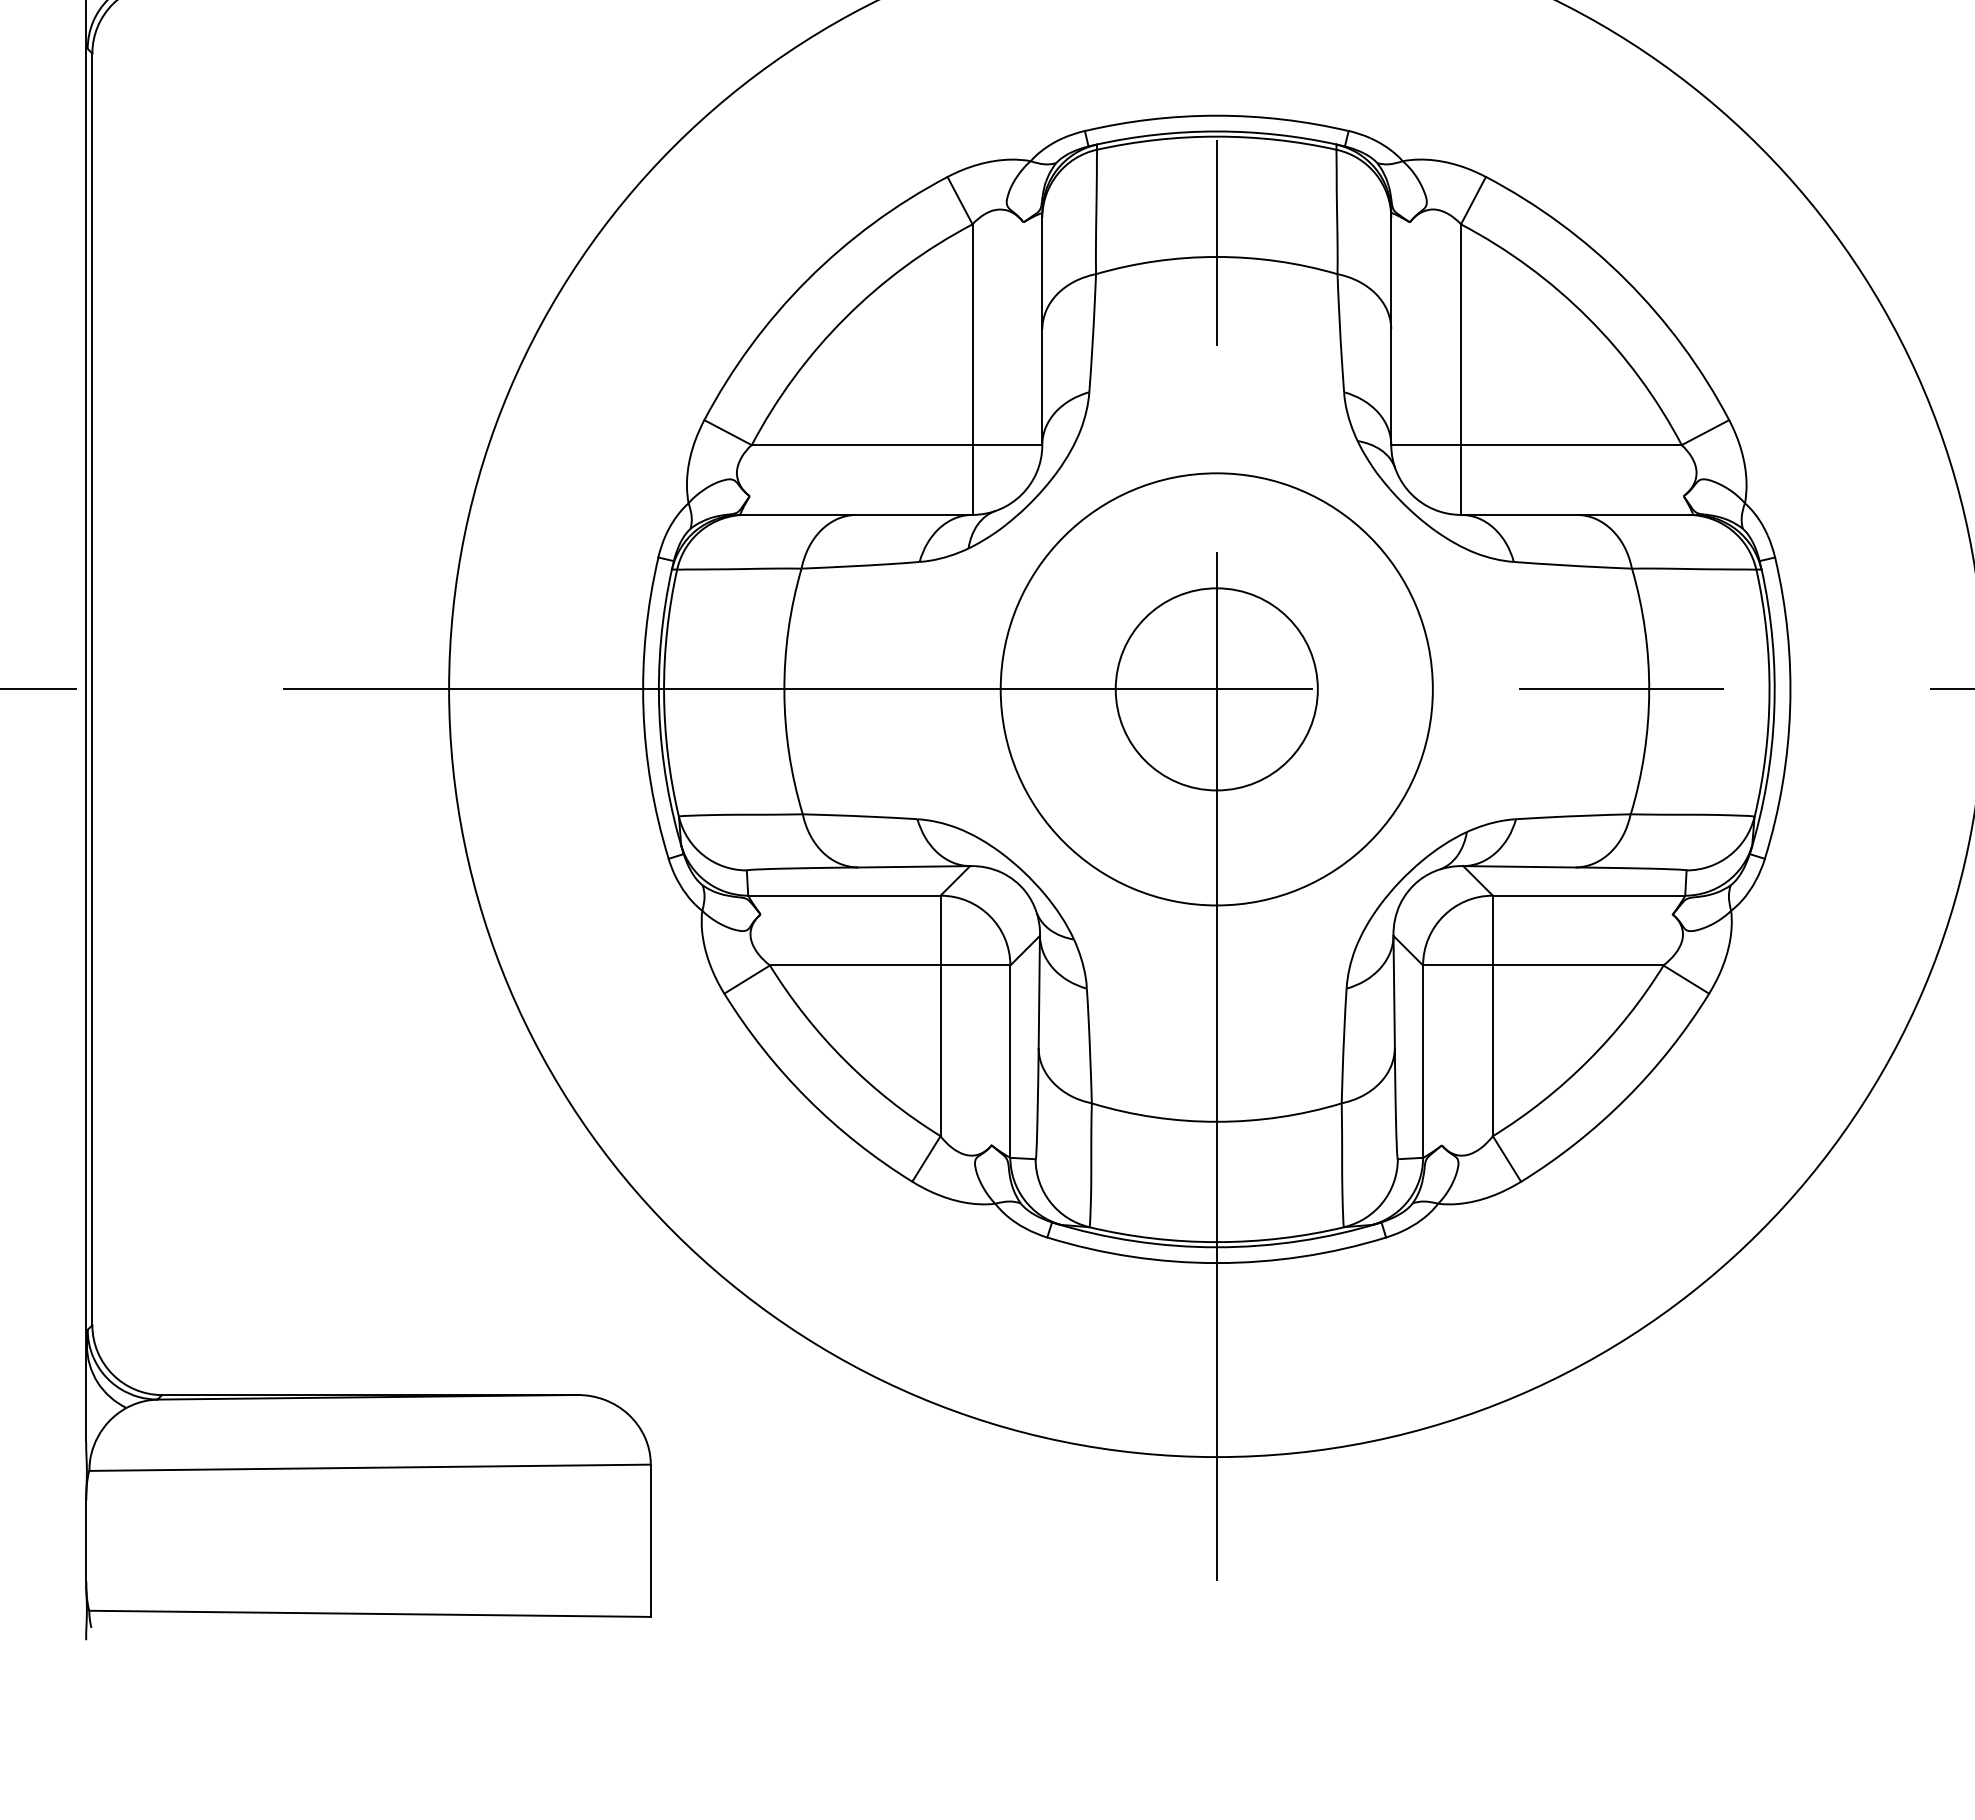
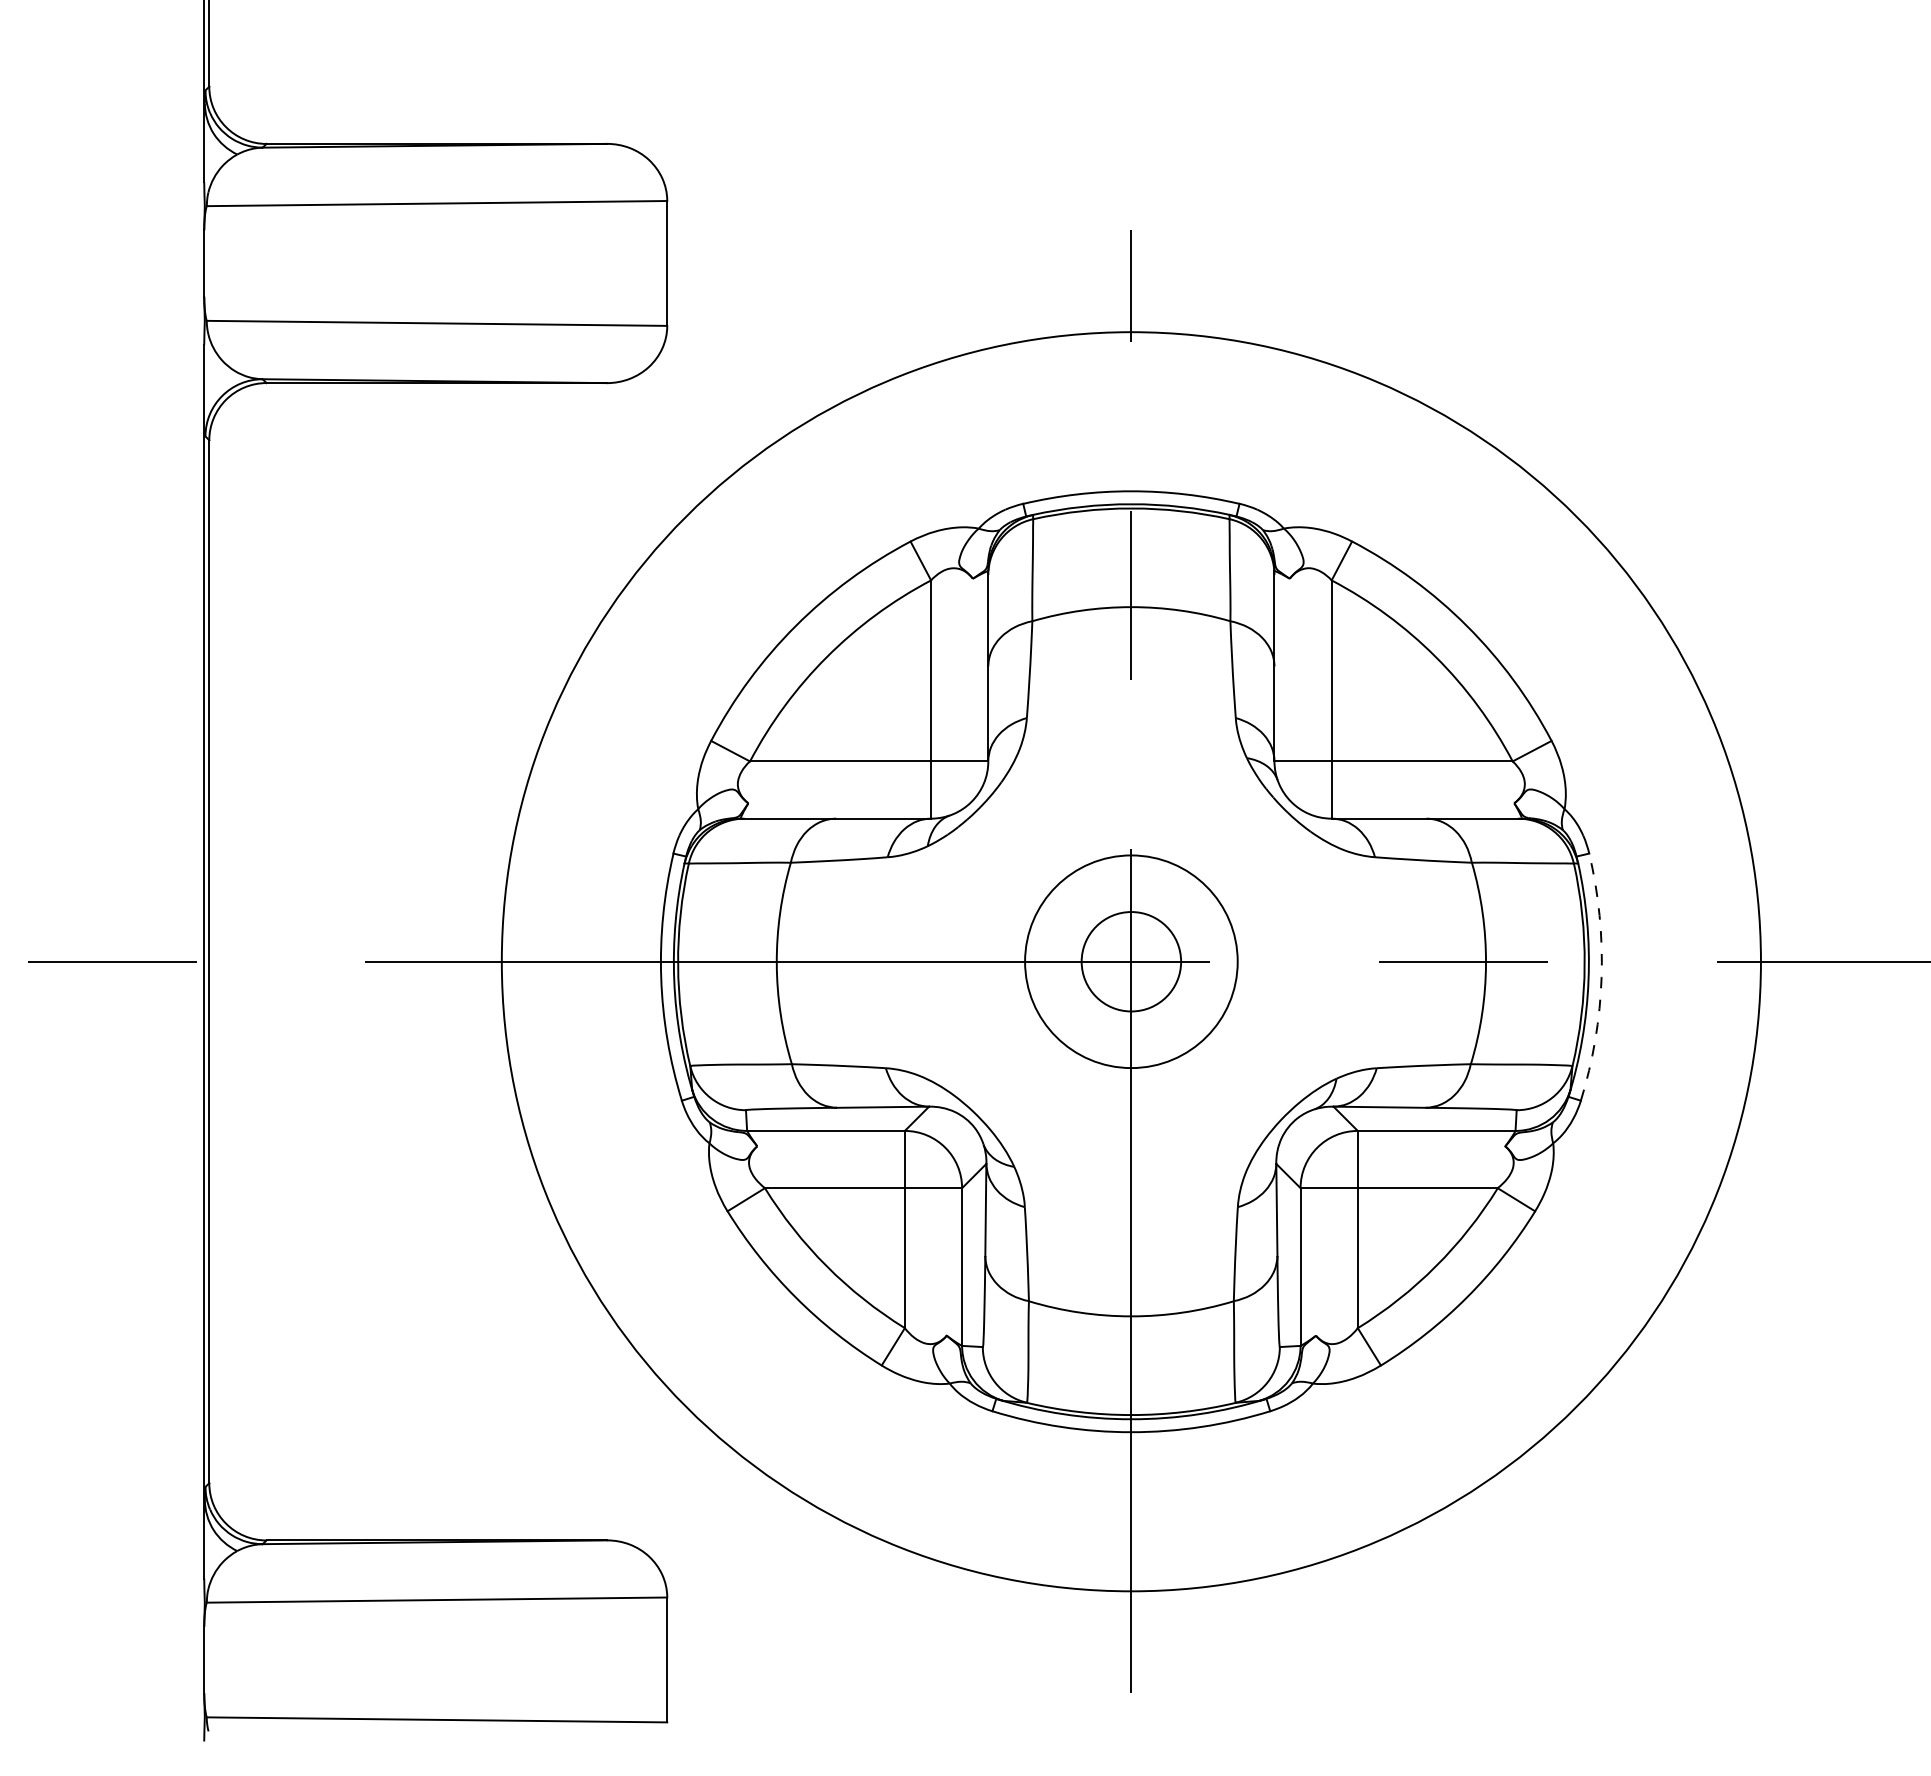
circle: (1216, 689) -> (1131, 961), size x0.6
circle: (1216, 689) -> (1131, 961), size x0.6
arc: (1790, 708) -> (1601, 977), solid -> dashed

